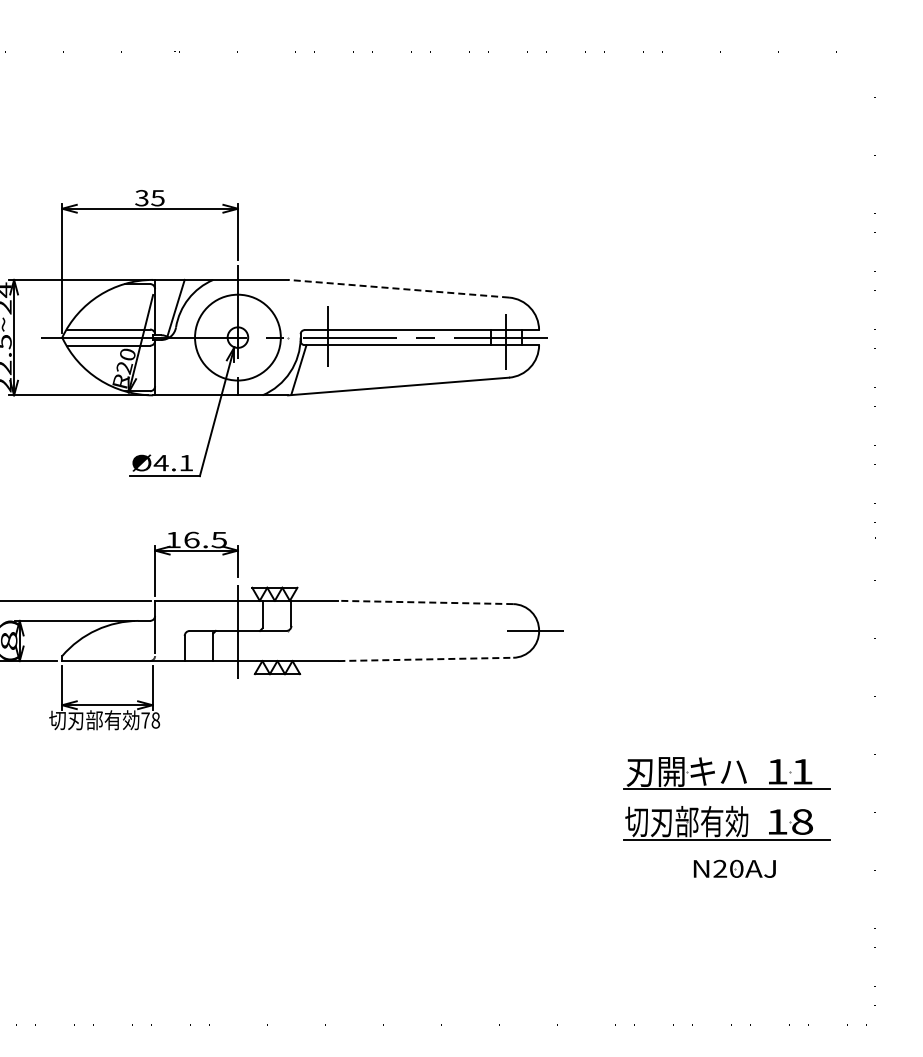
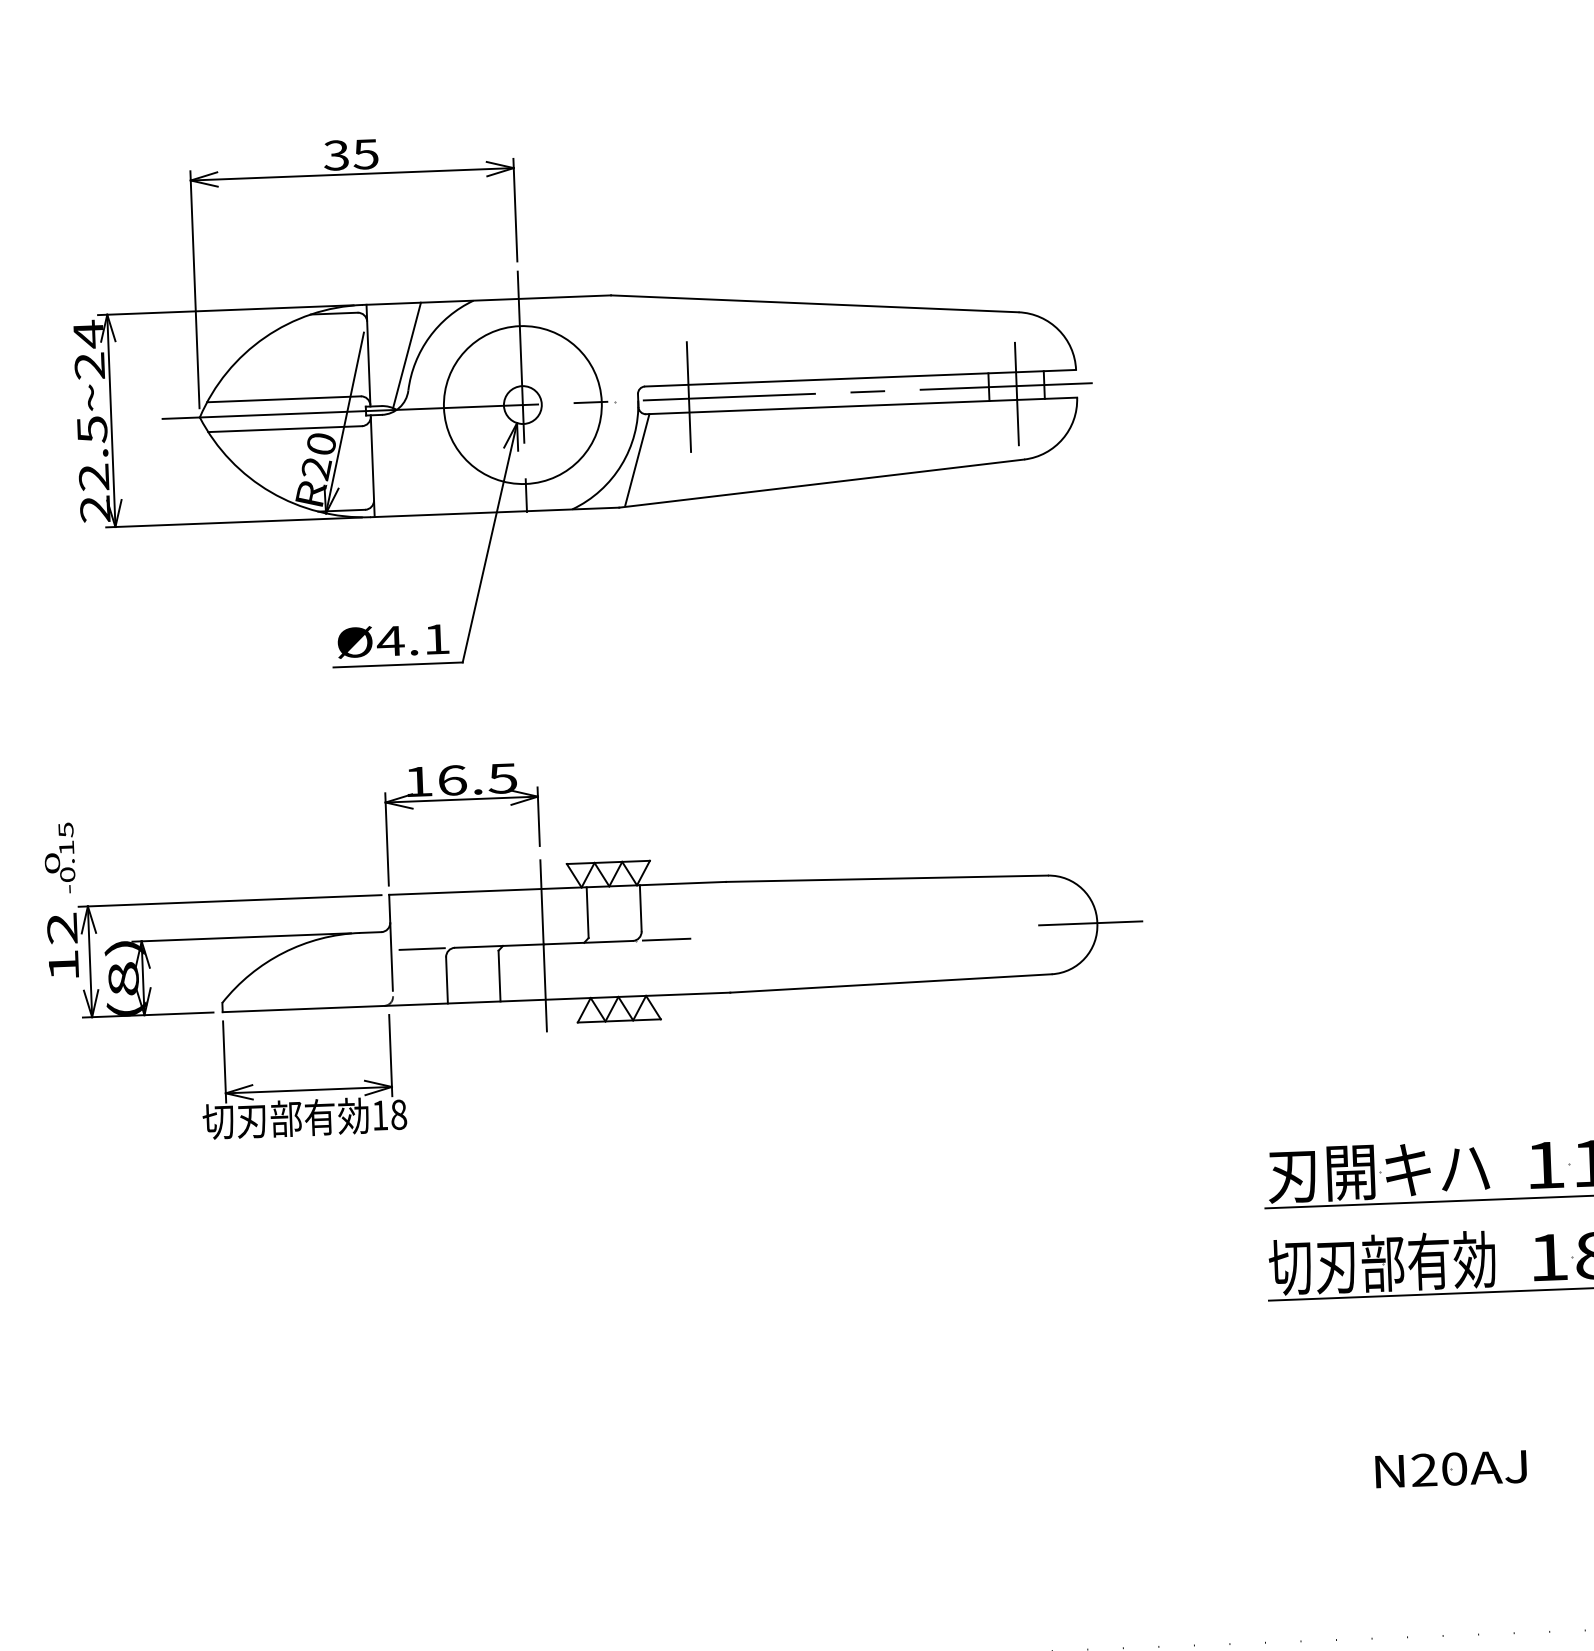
line: (398, 288) -> (814, 303), dashed -> solid
line: (425, 602) -> (886, 878), dashed -> solid
line: (171, 630) -> (421, 948), added
line: (304, 630) -> (665, 938), added
line: (426, 659) -> (892, 983), dashed -> solid
text: (145, 720) -> (379, 1115), 78 -> 18
part: (734, 868) -> (1450, 1468), moved

